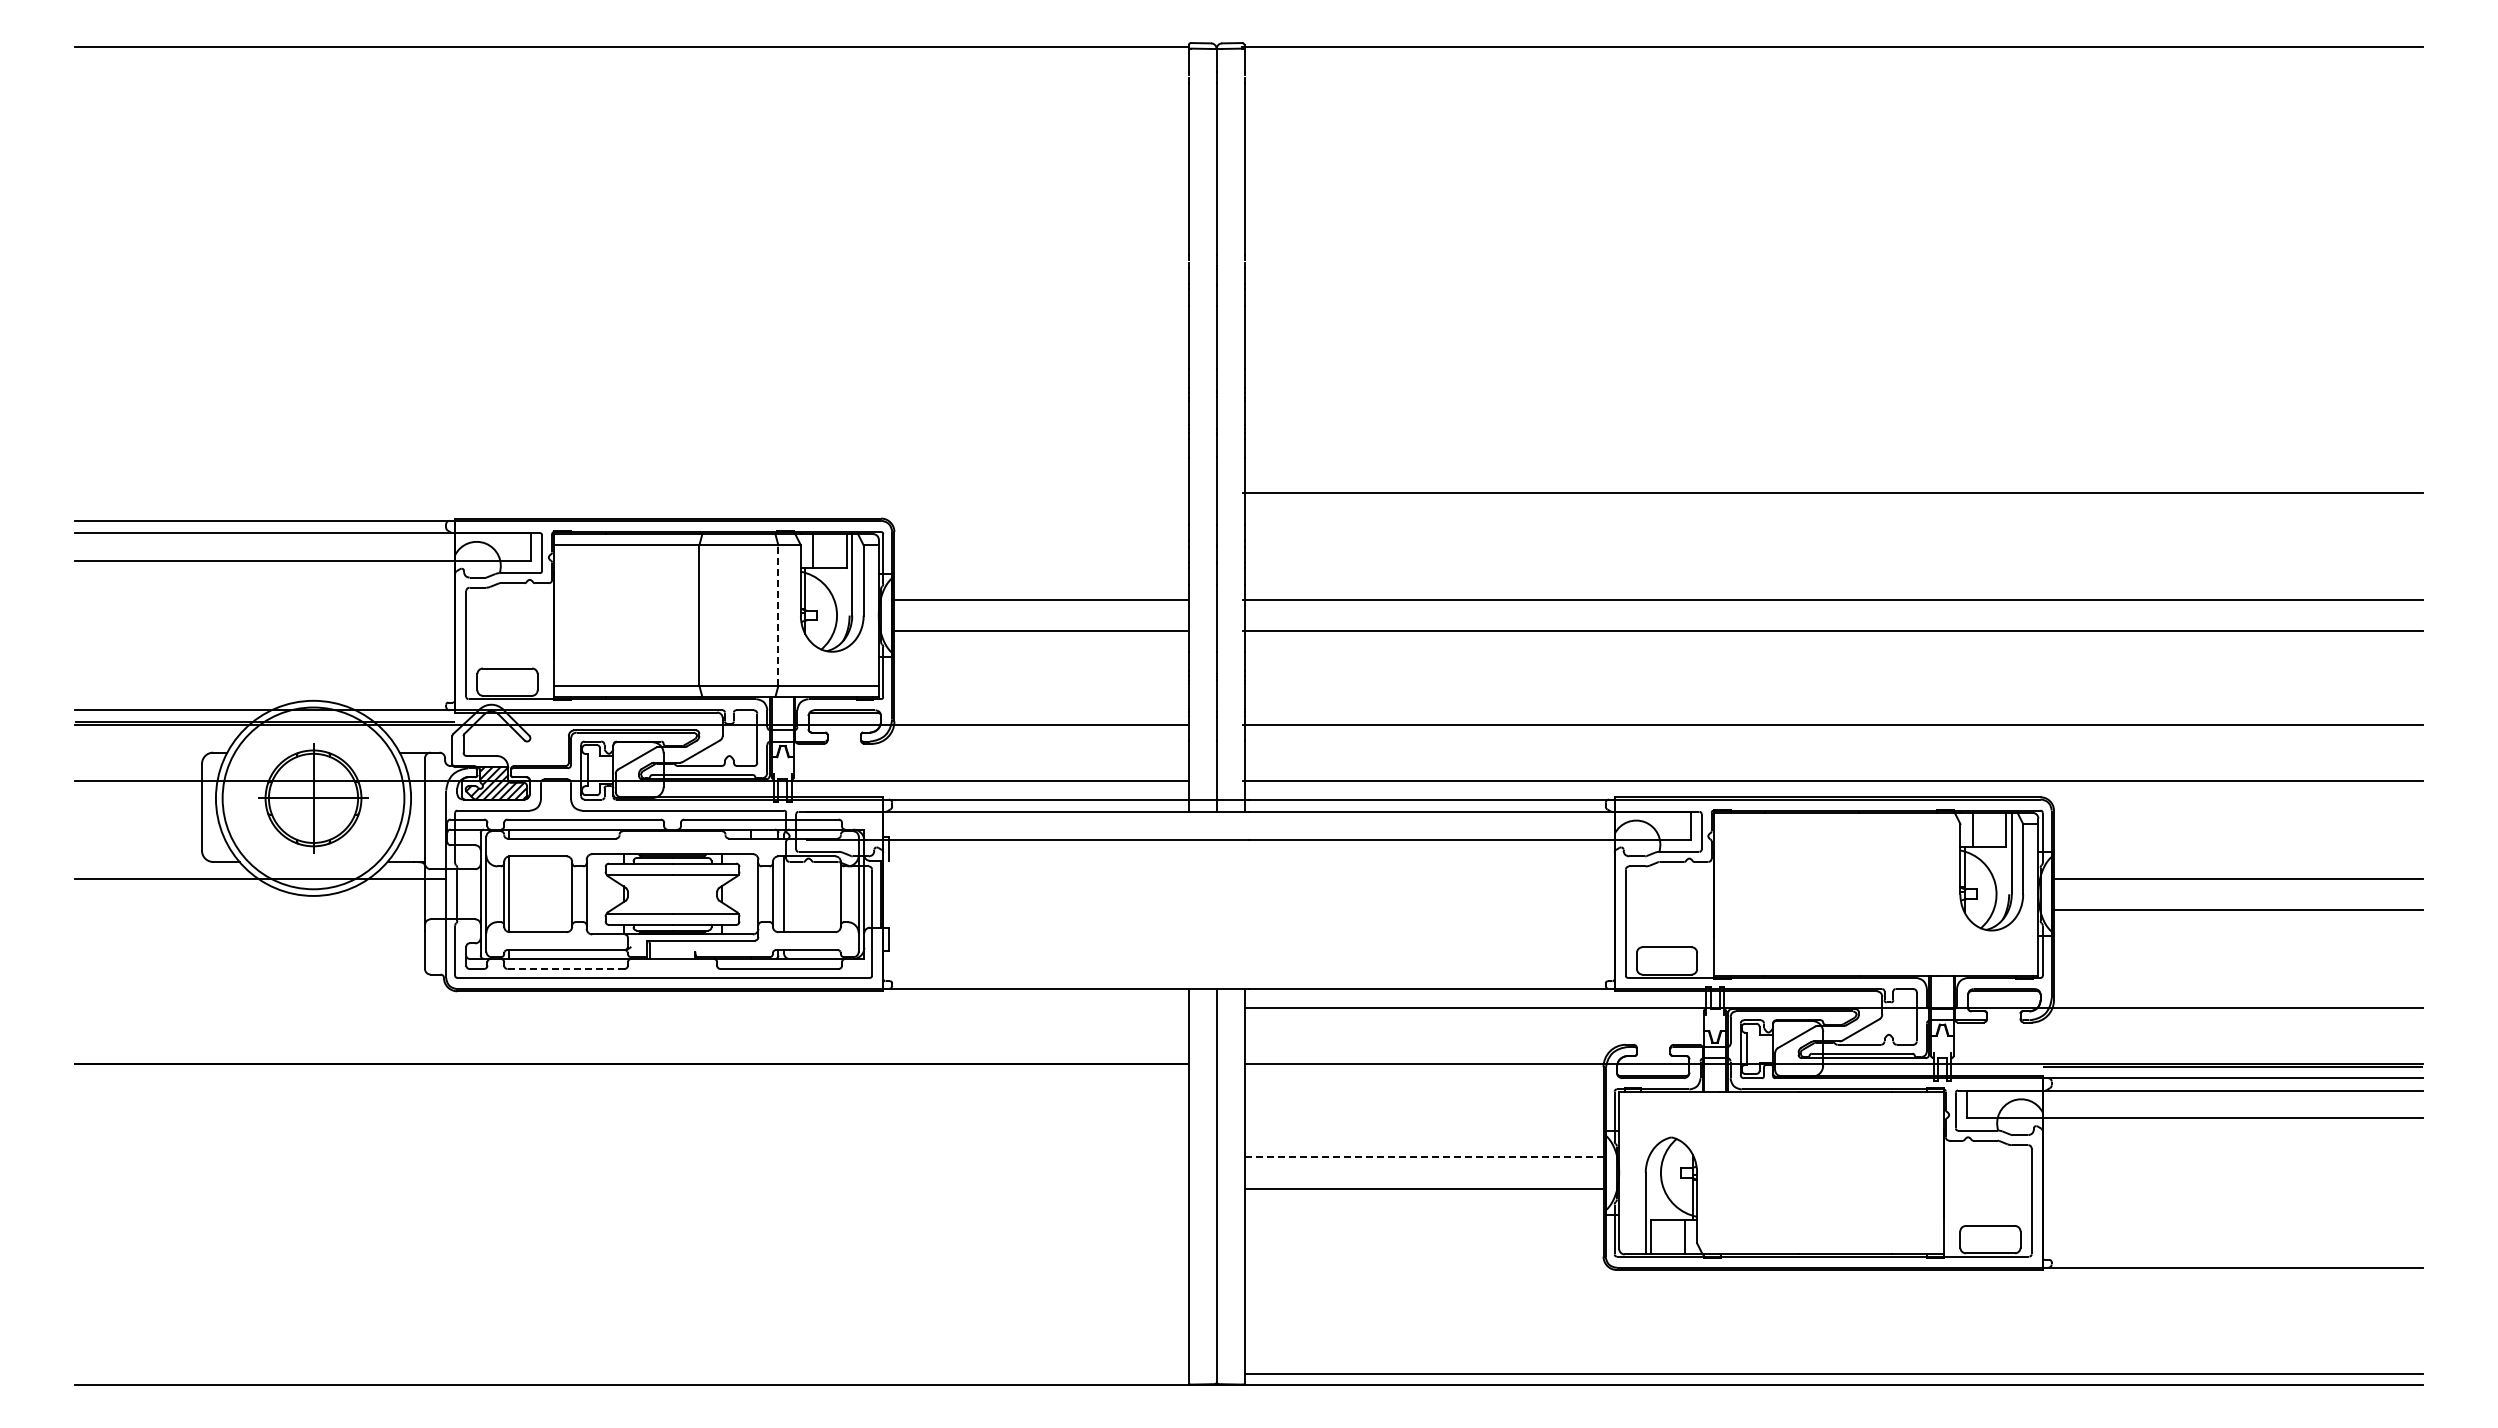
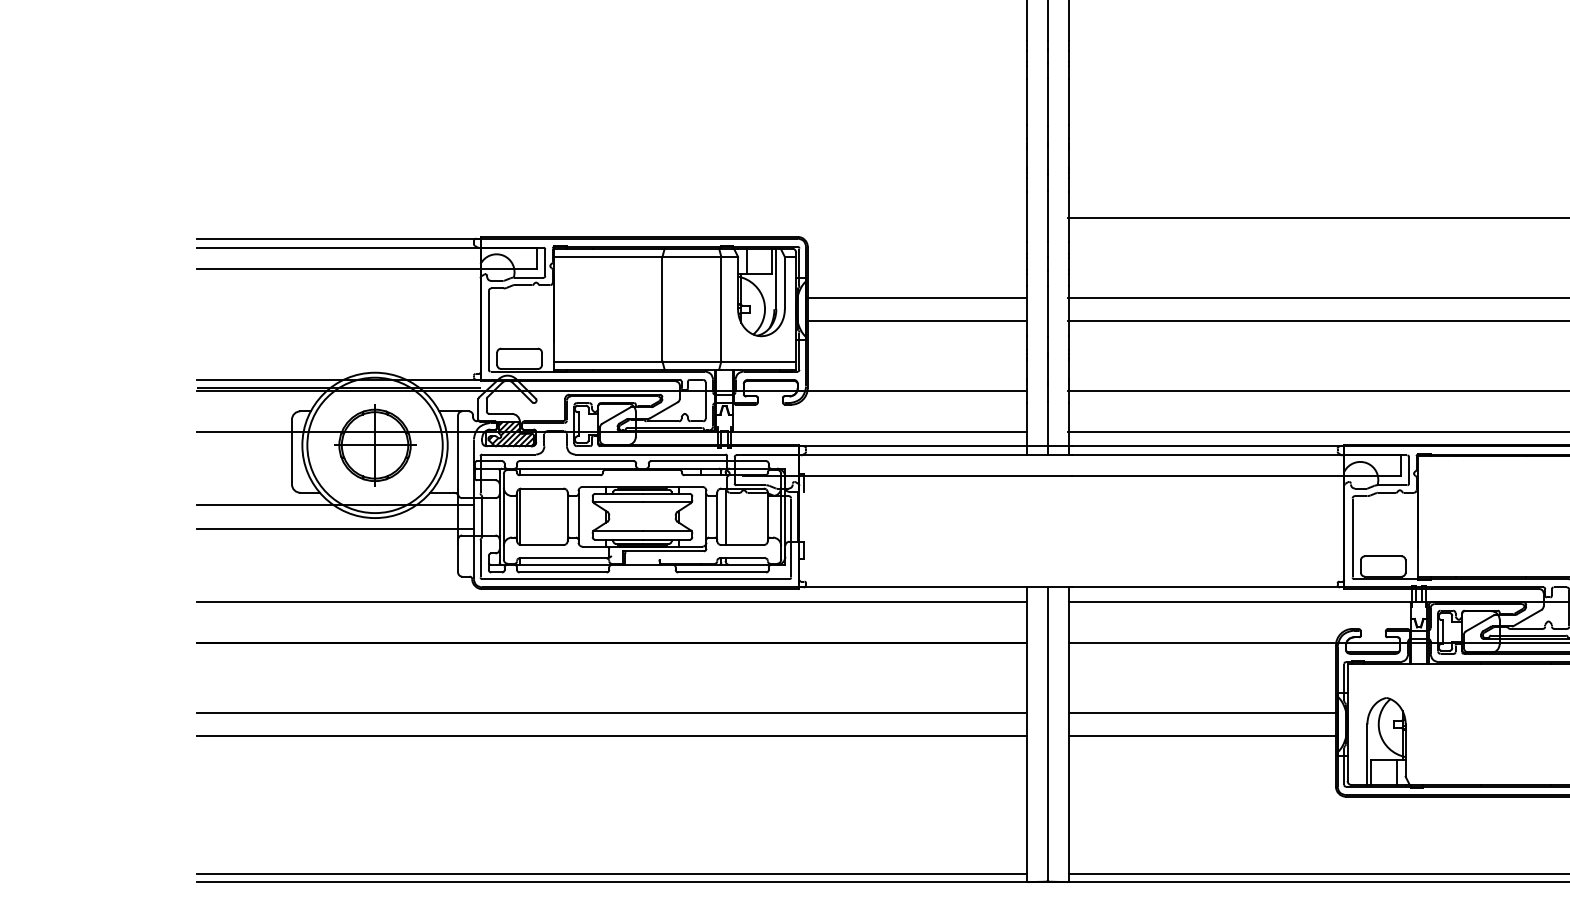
line: (778, 615) -> (721, 309), dashed -> solid
line: (260, 909) -> (335, 528), added
line: (566, 968) -> (563, 572), dashed -> solid
line: (630, 1008) -> (611, 601), added
line: (630, 1157) -> (611, 712), added
line: (1425, 1157) -> (1203, 712), dashed -> solid
line: (630, 1188) -> (611, 736), added
line: (631, 1373) -> (611, 873), added

